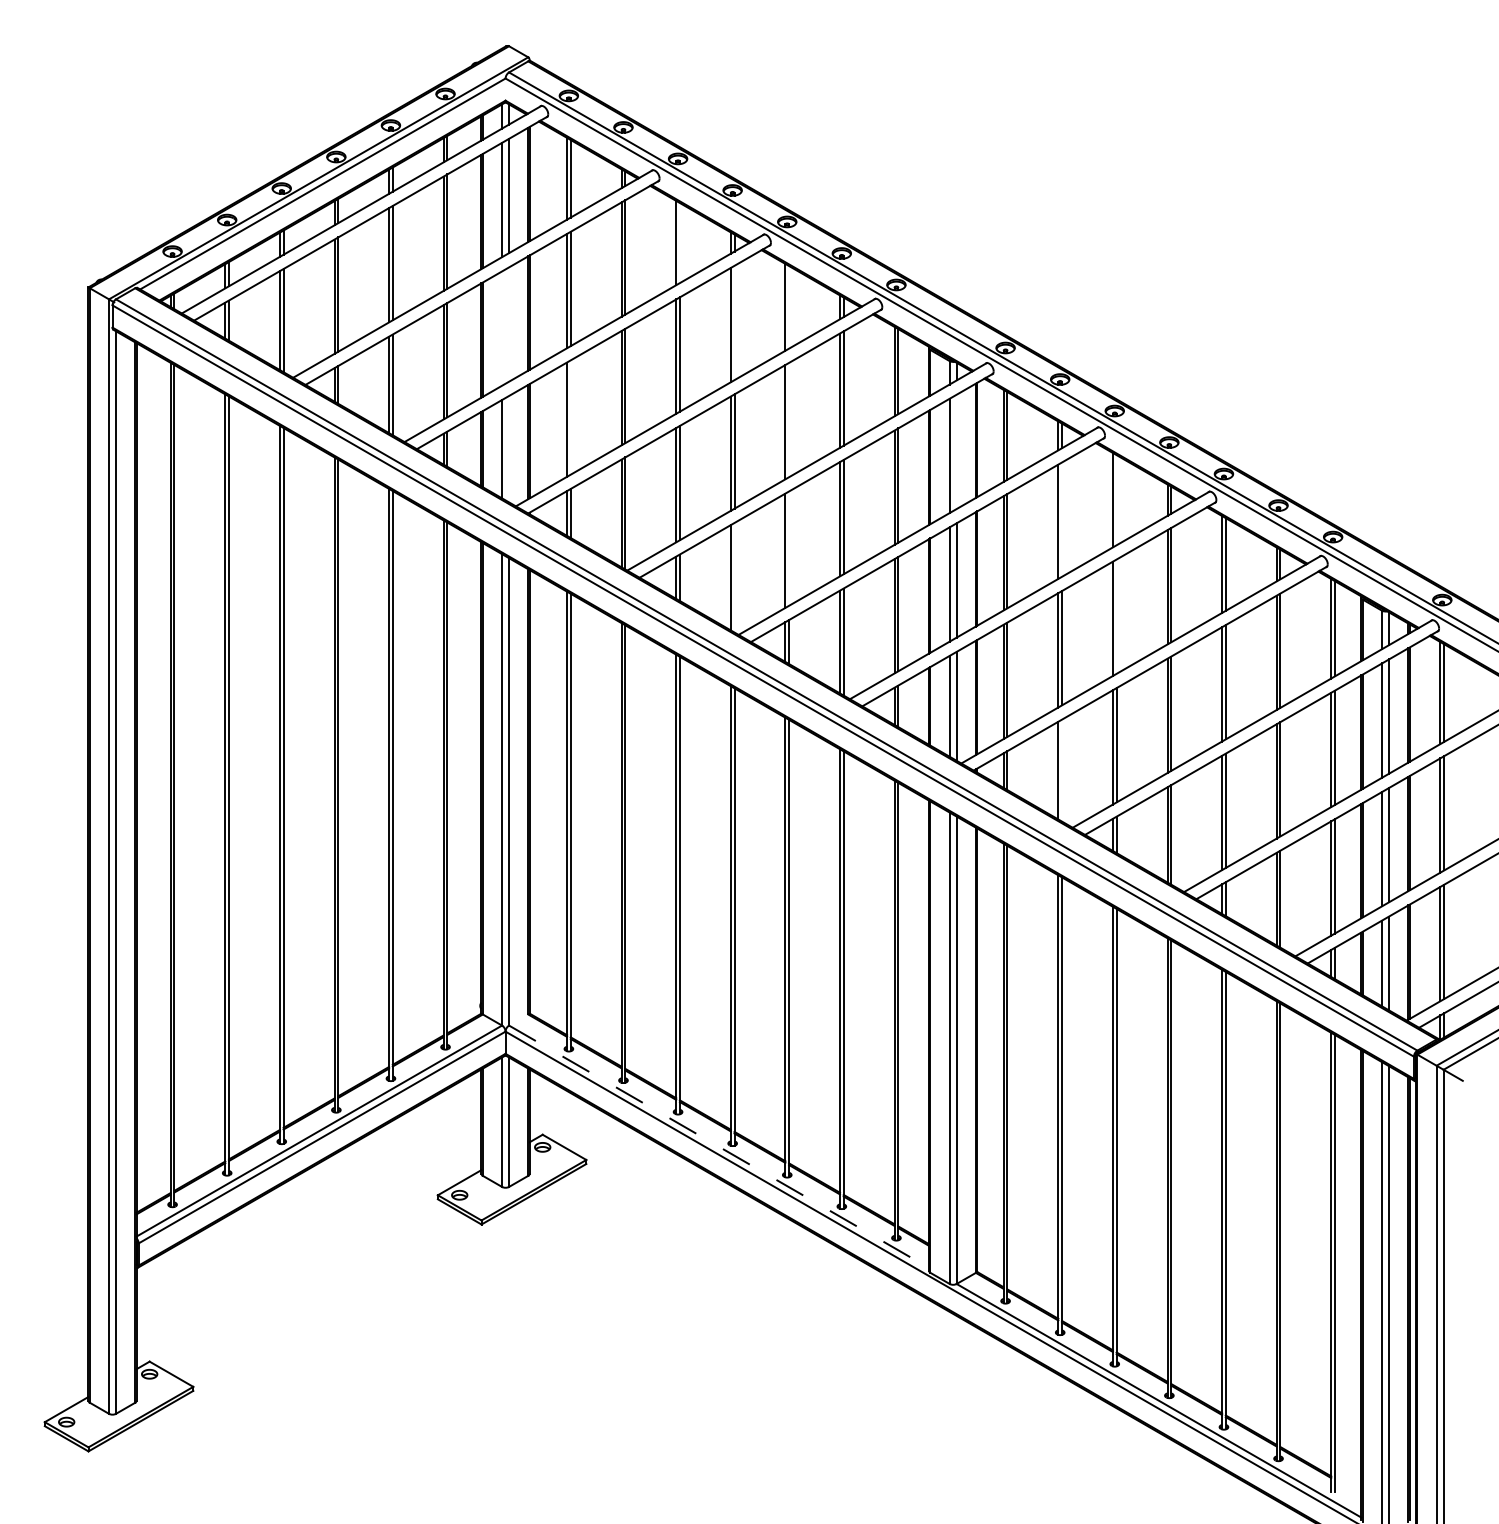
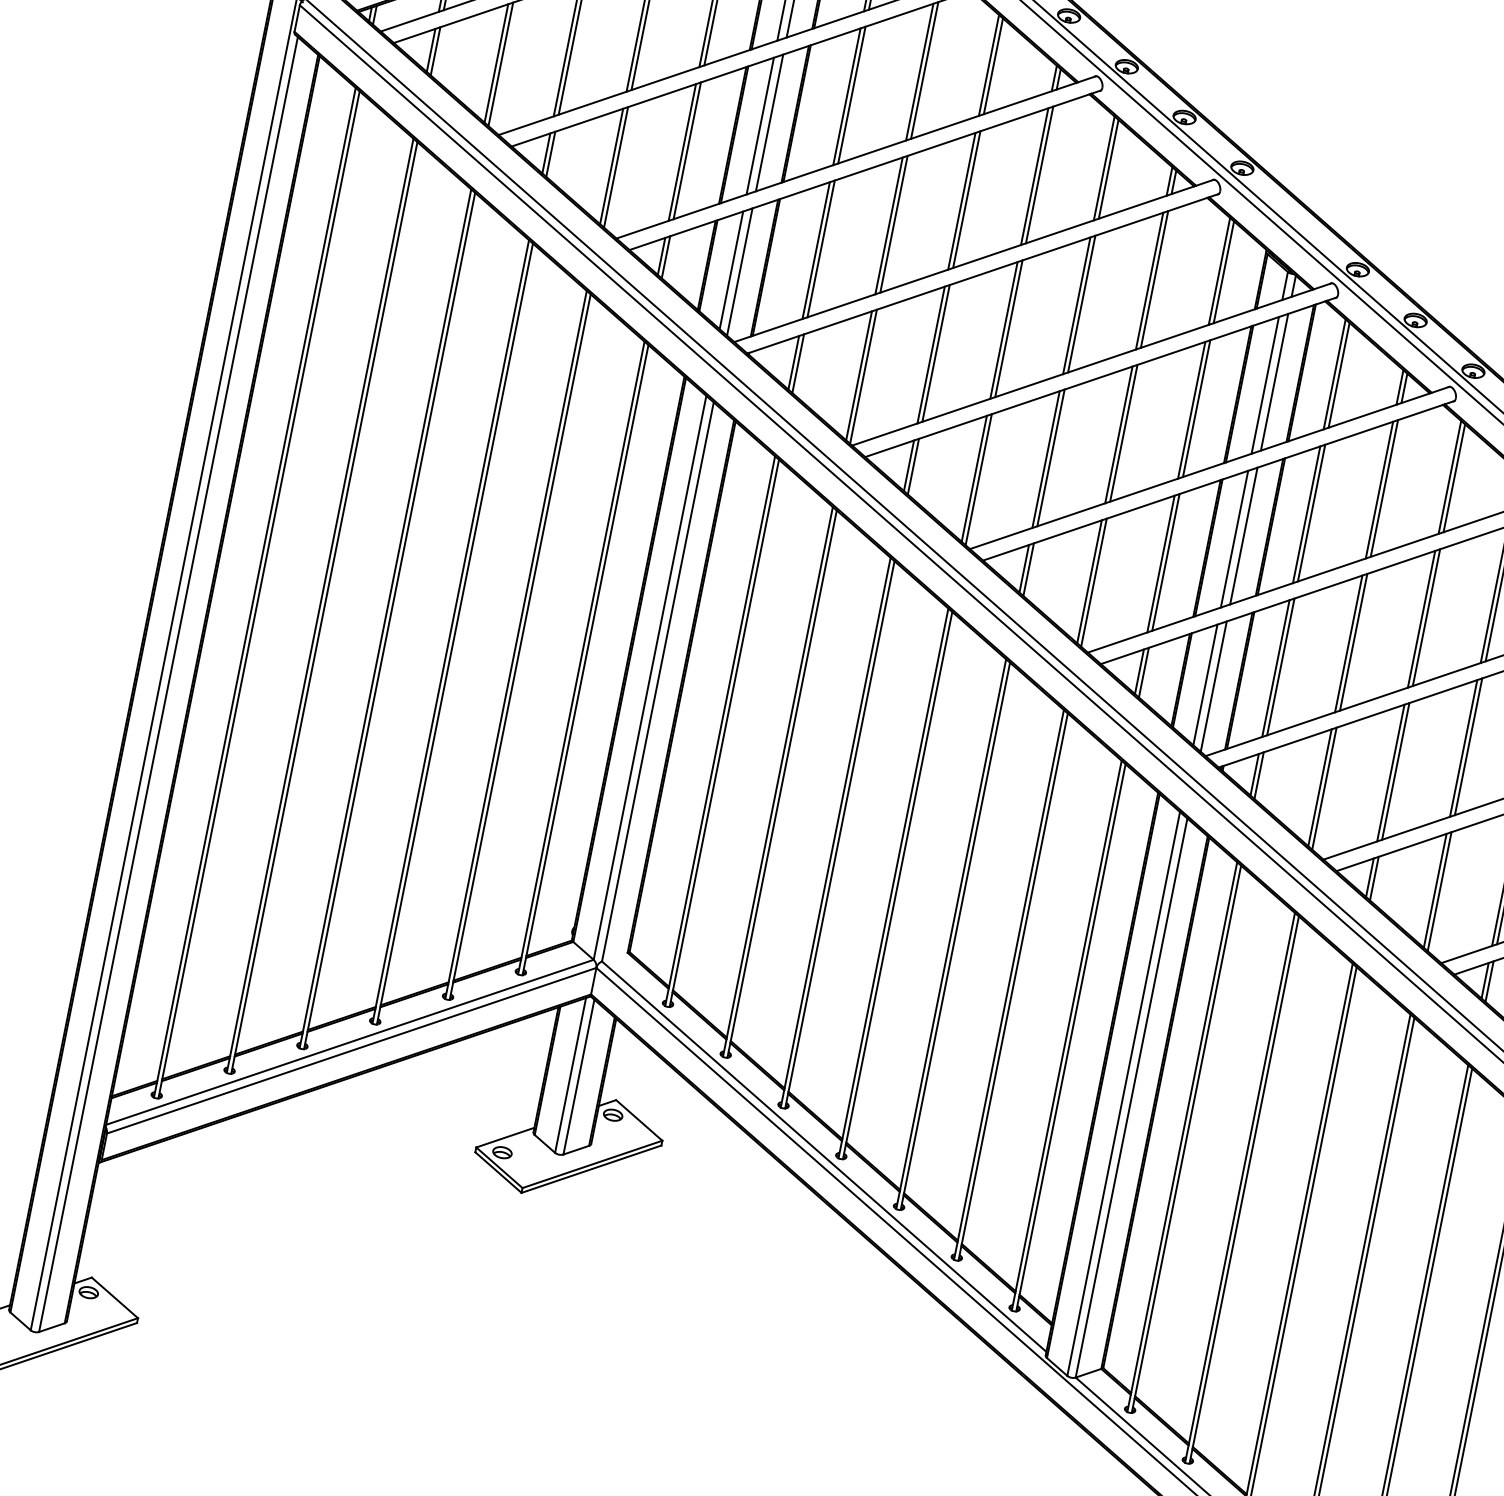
line: (679, 243) -> (992, 66), added
line: (789, 307) -> (1109, 169), added
line: (734, 322) -> (1039, 174), added
line: (509, 324) -> (770, 123), added
line: (502, 328) -> (760, 126), added
line: (570, 417) -> (820, 248), added
line: (789, 419) -> (1082, 303), added
line: (509, 448) -> (740, 271), added
line: (956, 451) -> (1274, 381), added
line: (1116, 500) -> (1454, 478), added
line: (1062, 519) -> (1384, 488), added
line: (789, 548) -> (1051, 457), added
line: (734, 577) -> (978, 479), added
line: (1116, 616) -> (1426, 617), added
line: (1062, 770) -> (1324, 788), added
line: (719, 1147) -> (824, 1157), dashed -> solid

